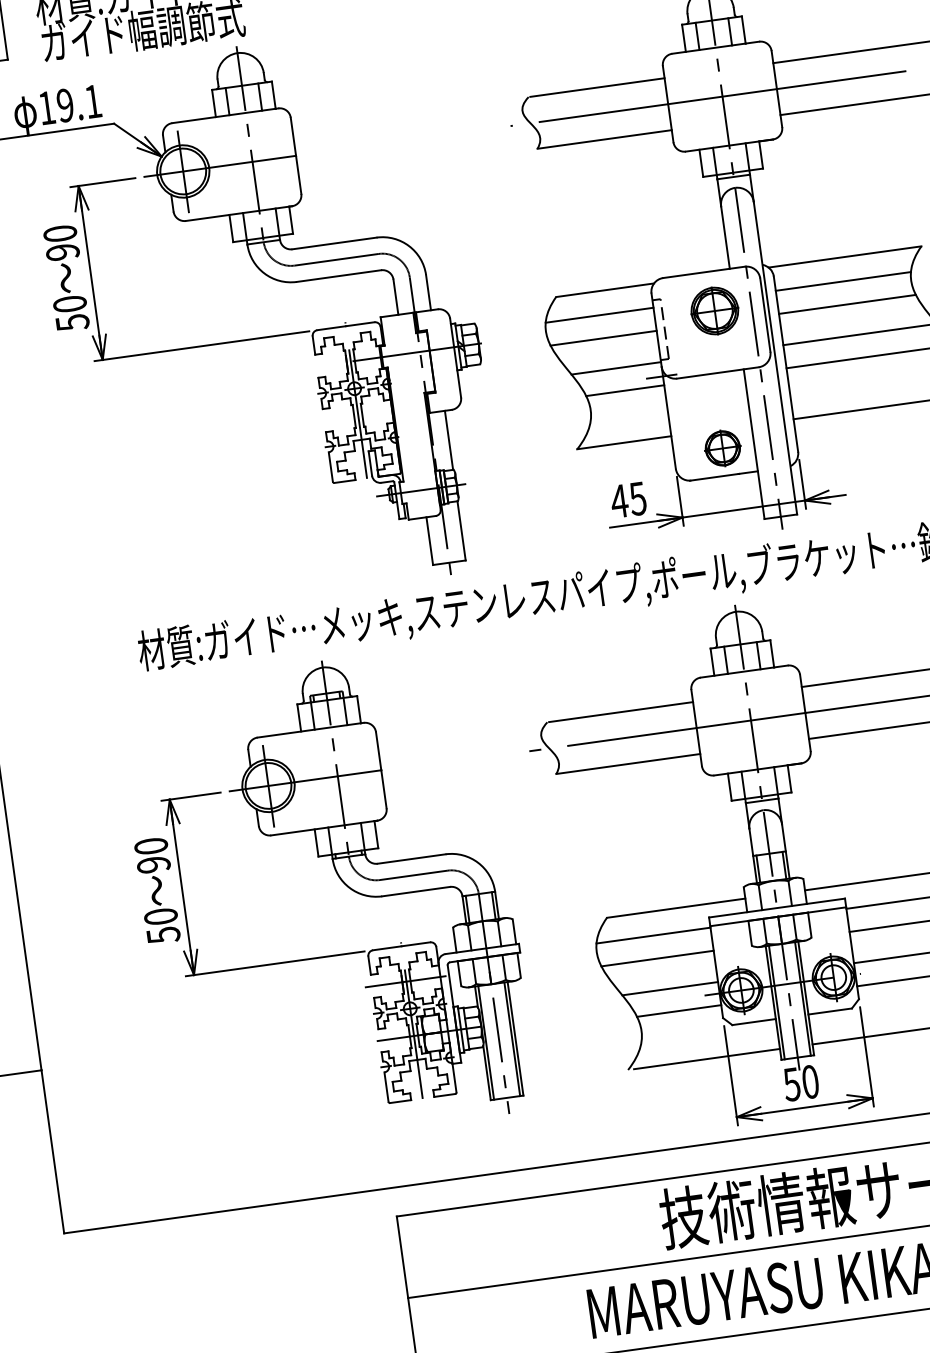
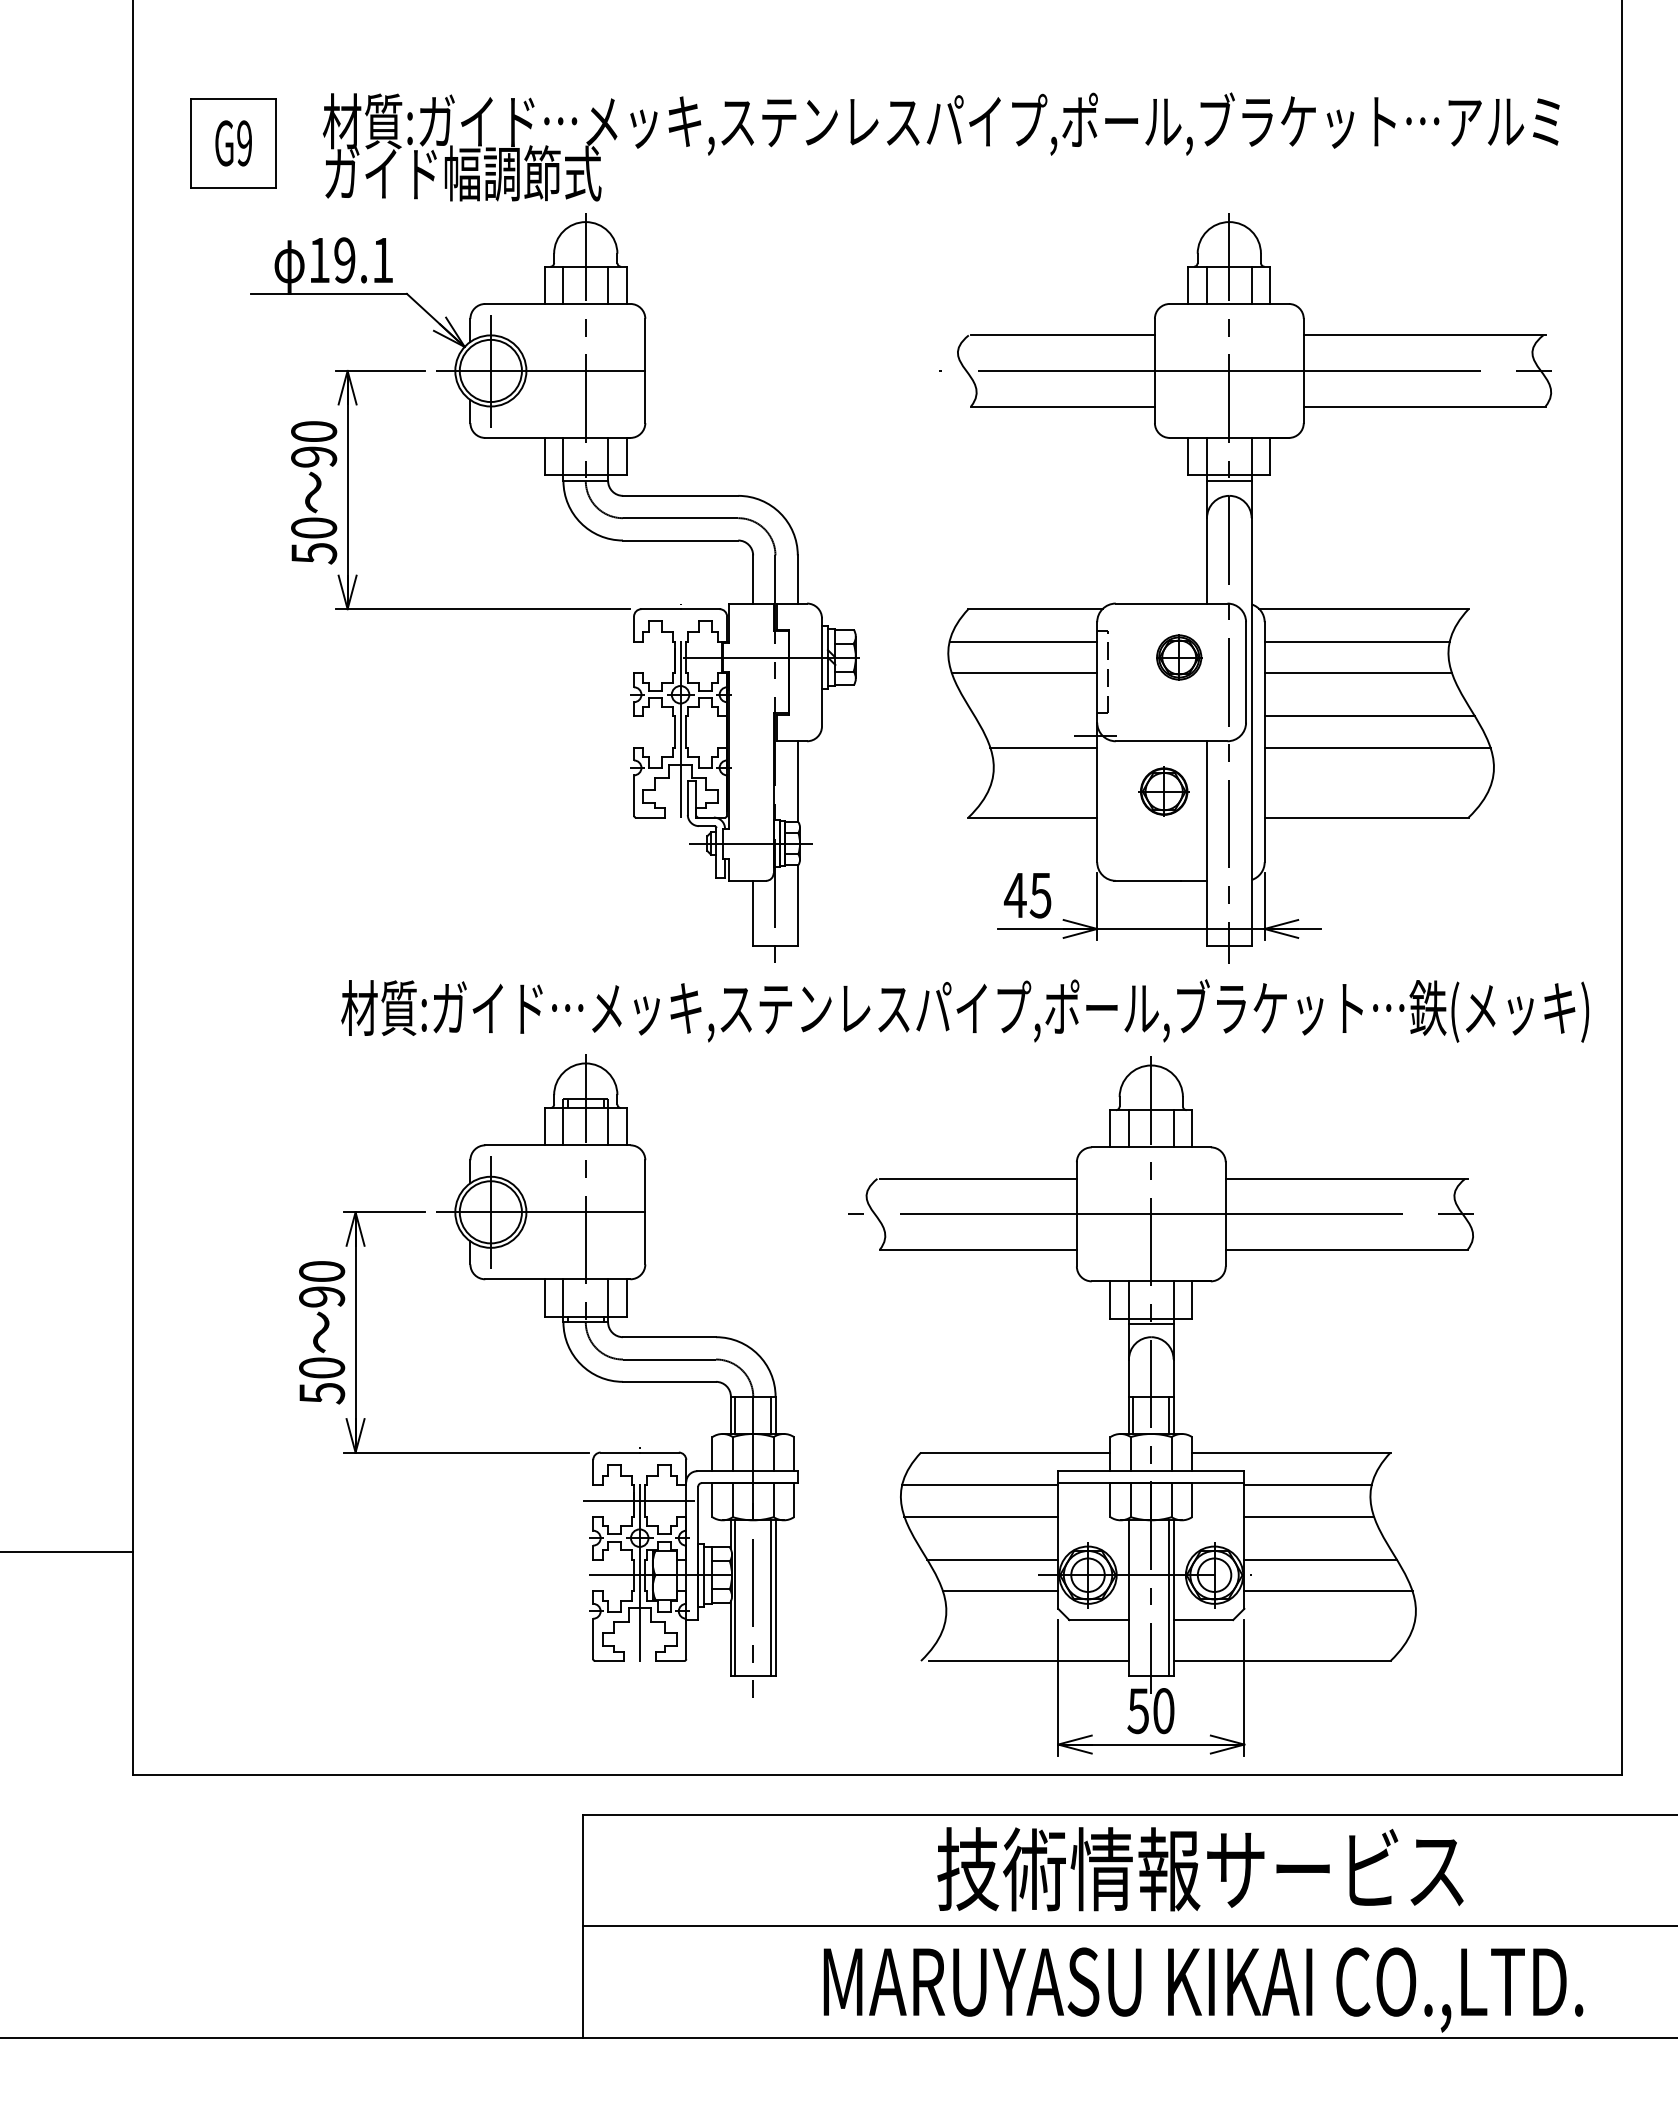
part: (715, 310) -> (1179, 657), size x0.7
line: (616, 368) -> (1035, 716), removed
part: (722, 448) -> (1163, 791), moved
line: (776, 1002) -> (1133, 1597), removed

